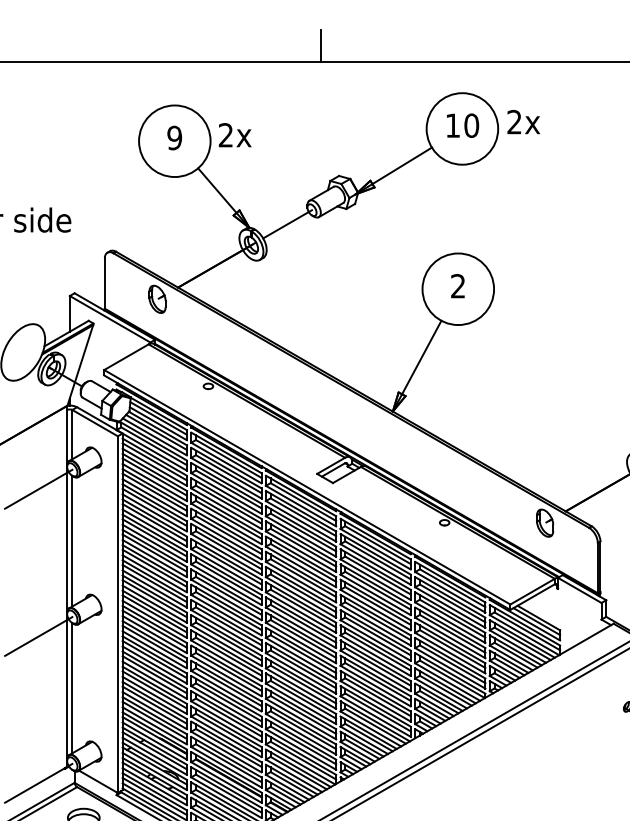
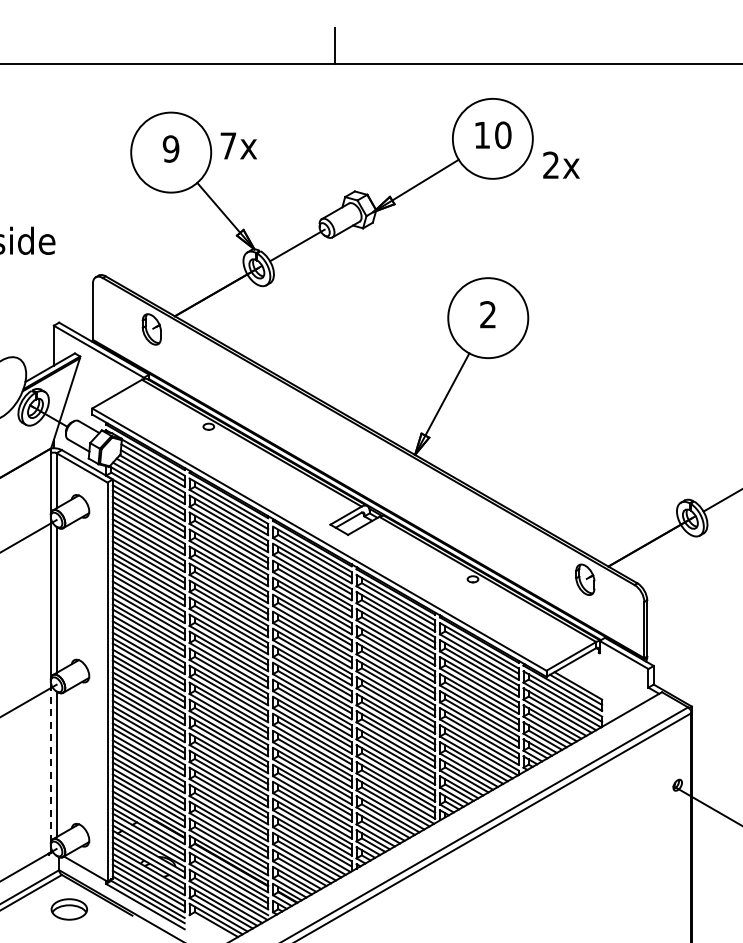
text: (523, 121) -> (561, 164), moved
text: (226, 134) -> (228, 145), 2x -> 7x
line: (67, 686) -> (51, 762), solid -> dashed

